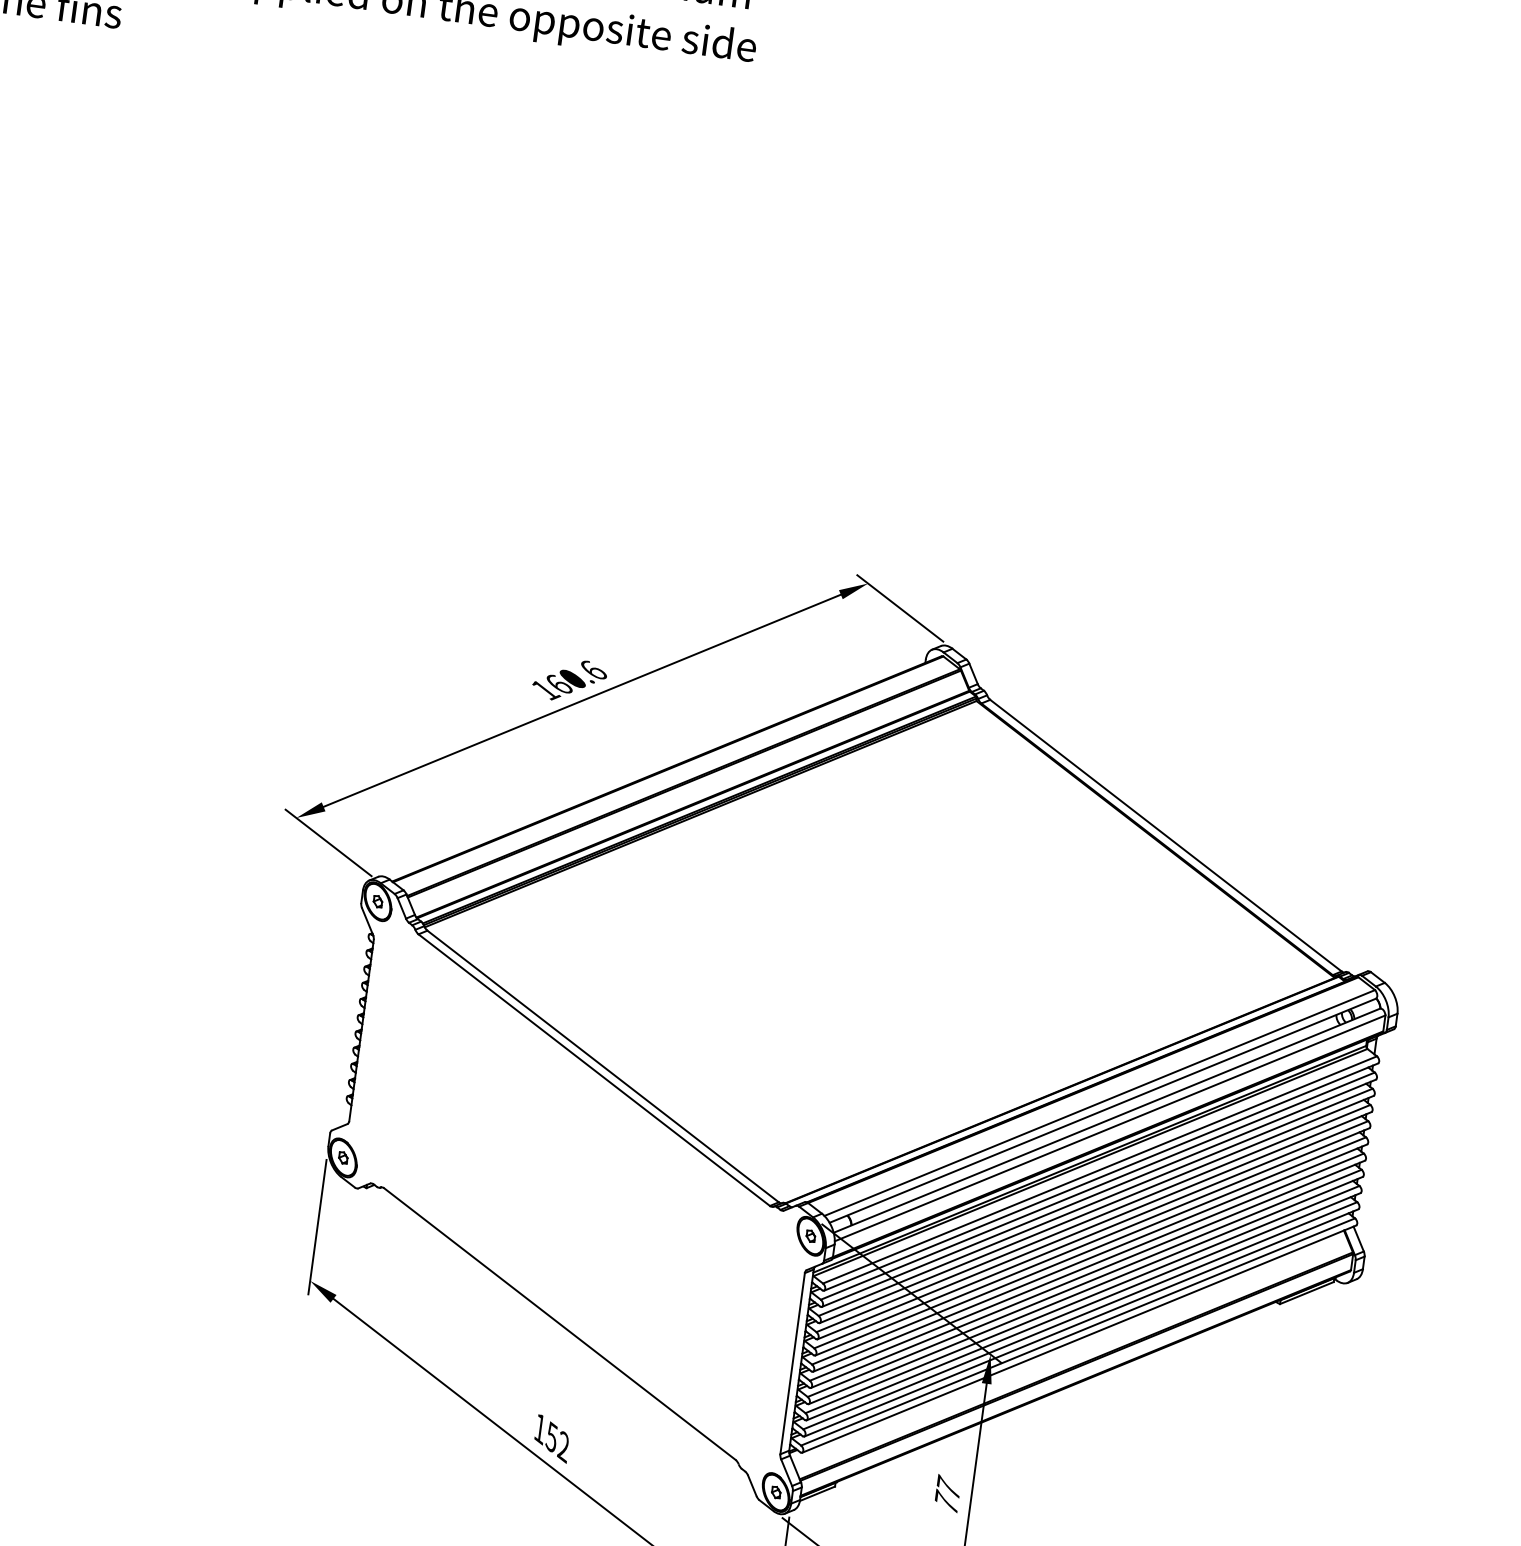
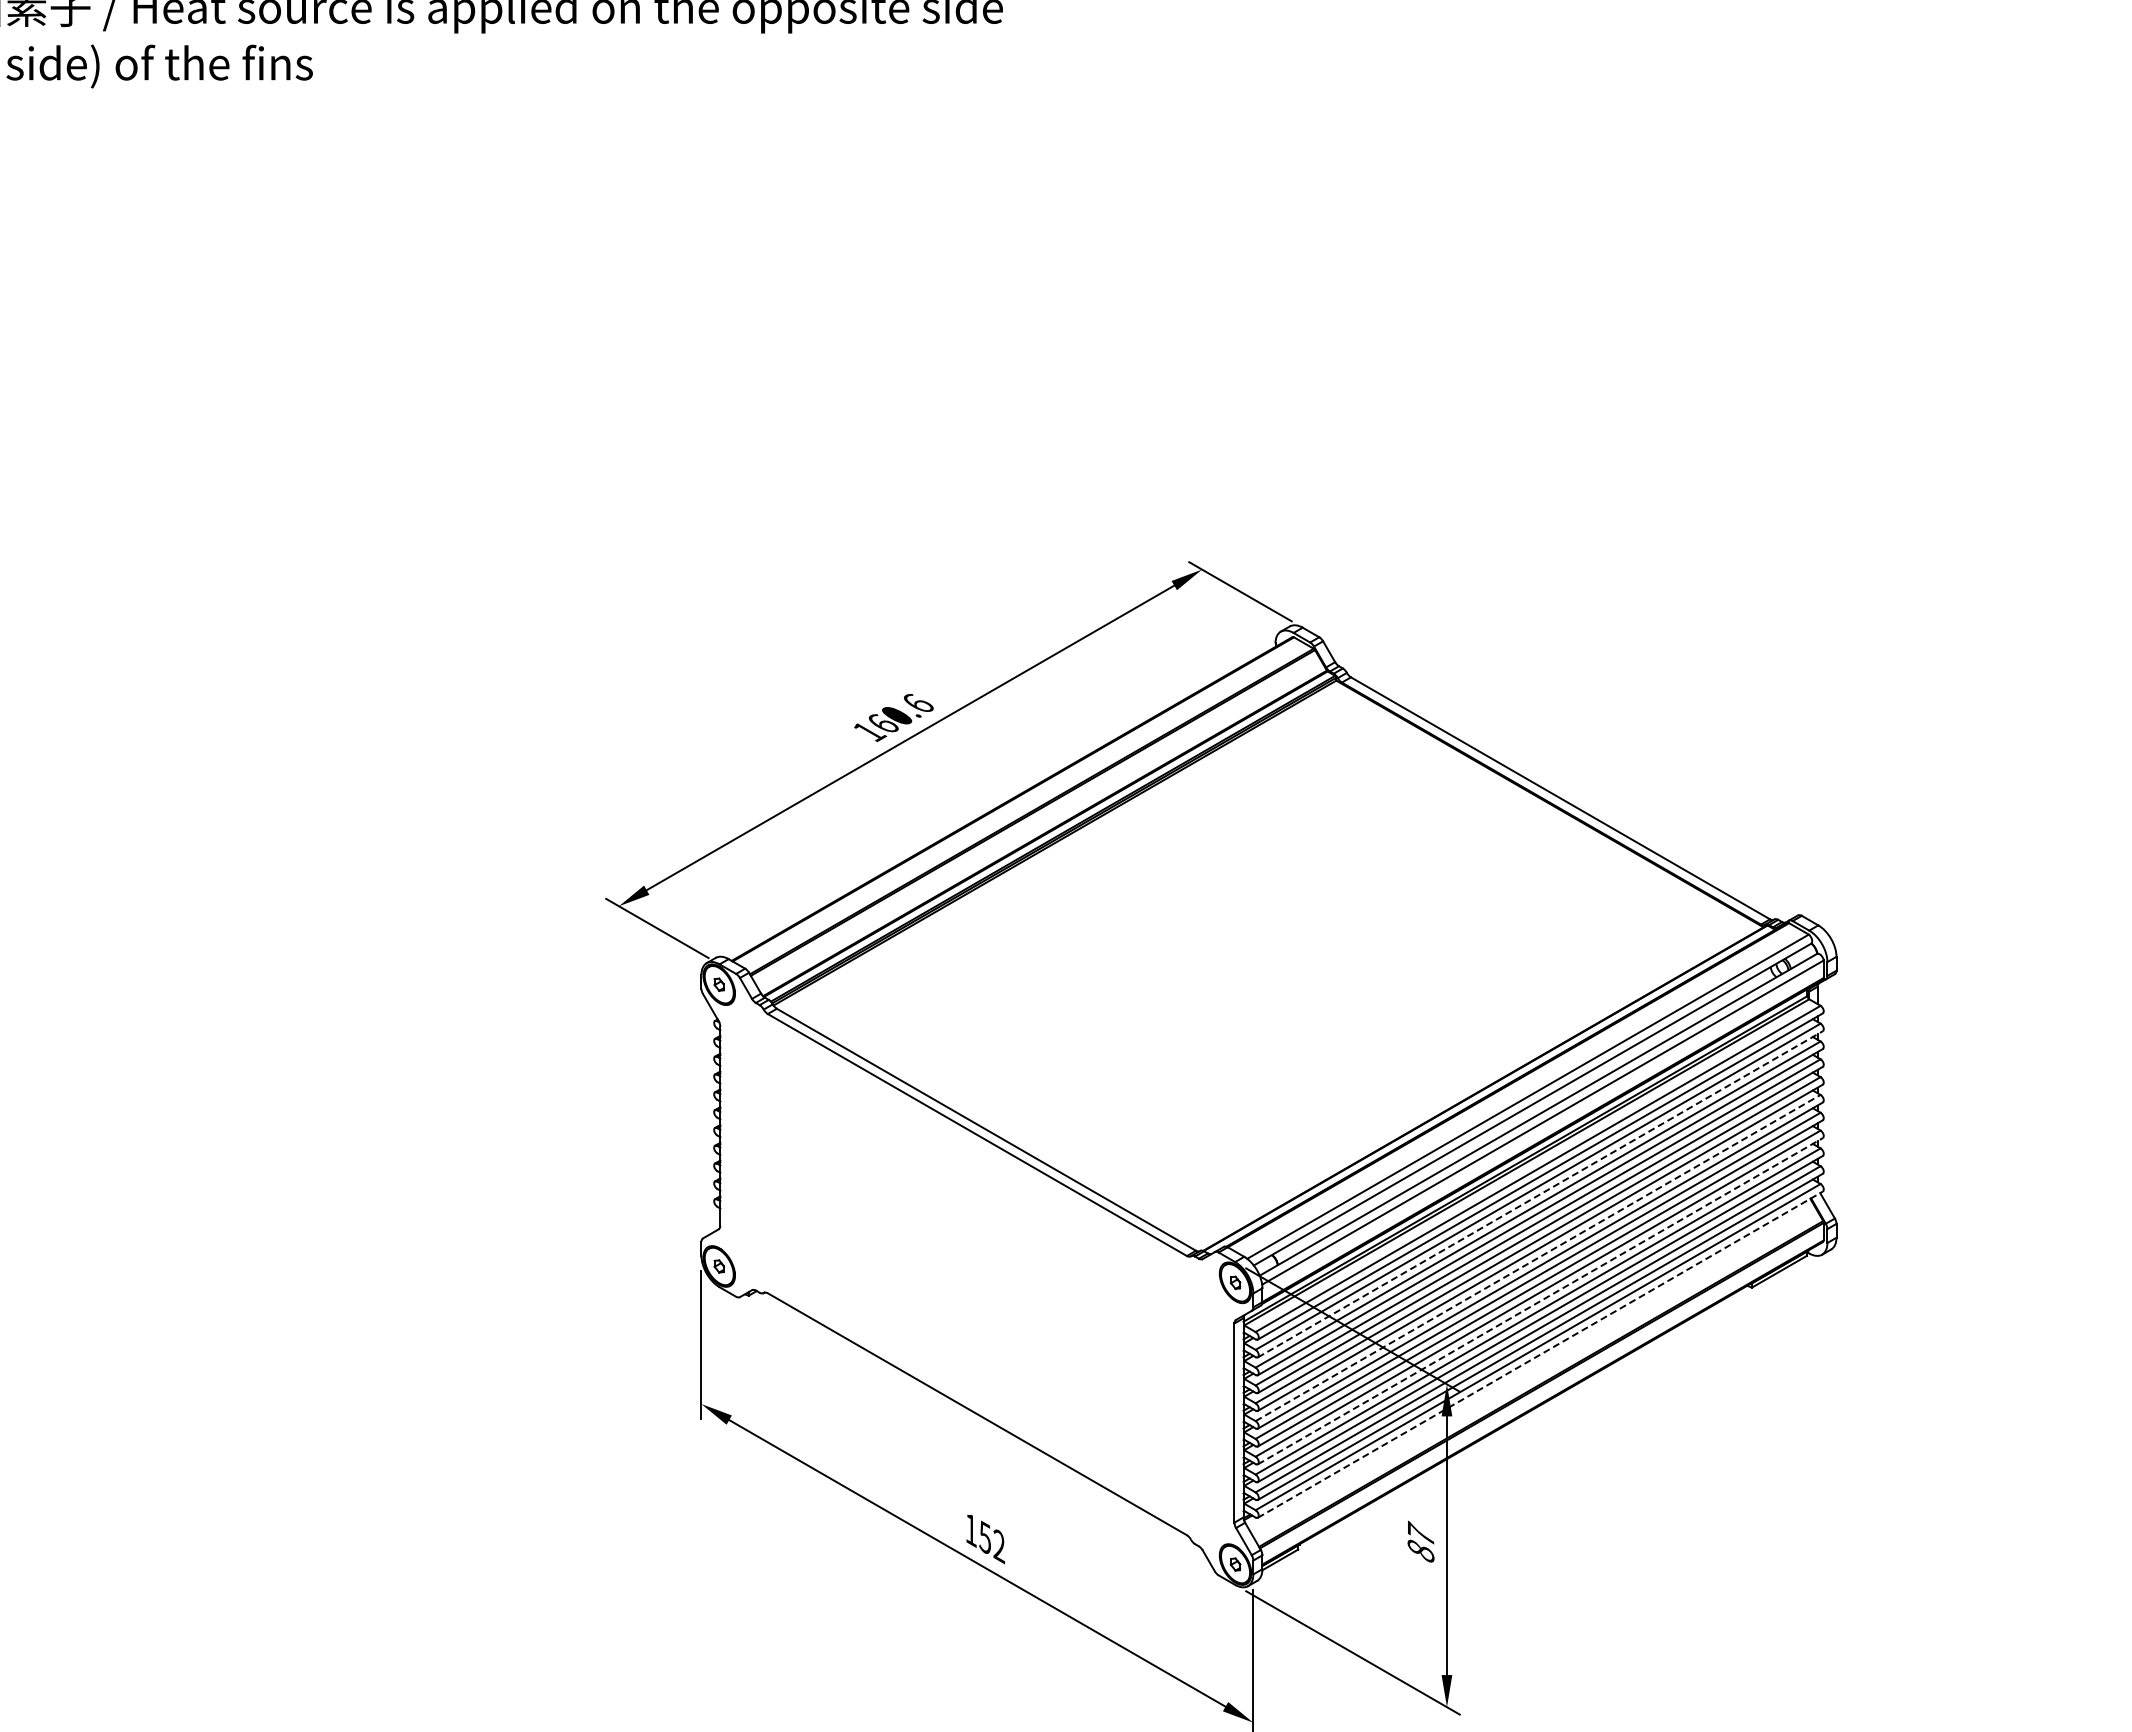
line: (1099, 1193) -> (1540, 1194), solid -> dashed
line: (1089, 1250) -> (1538, 1257), solid -> dashed
line: (1086, 1289) -> (1540, 1300), solid -> dashed
line: (1079, 1338) -> (1540, 1354), solid -> dashed
text: (946, 1501) -> (1420, 1549), 77 -> 87

